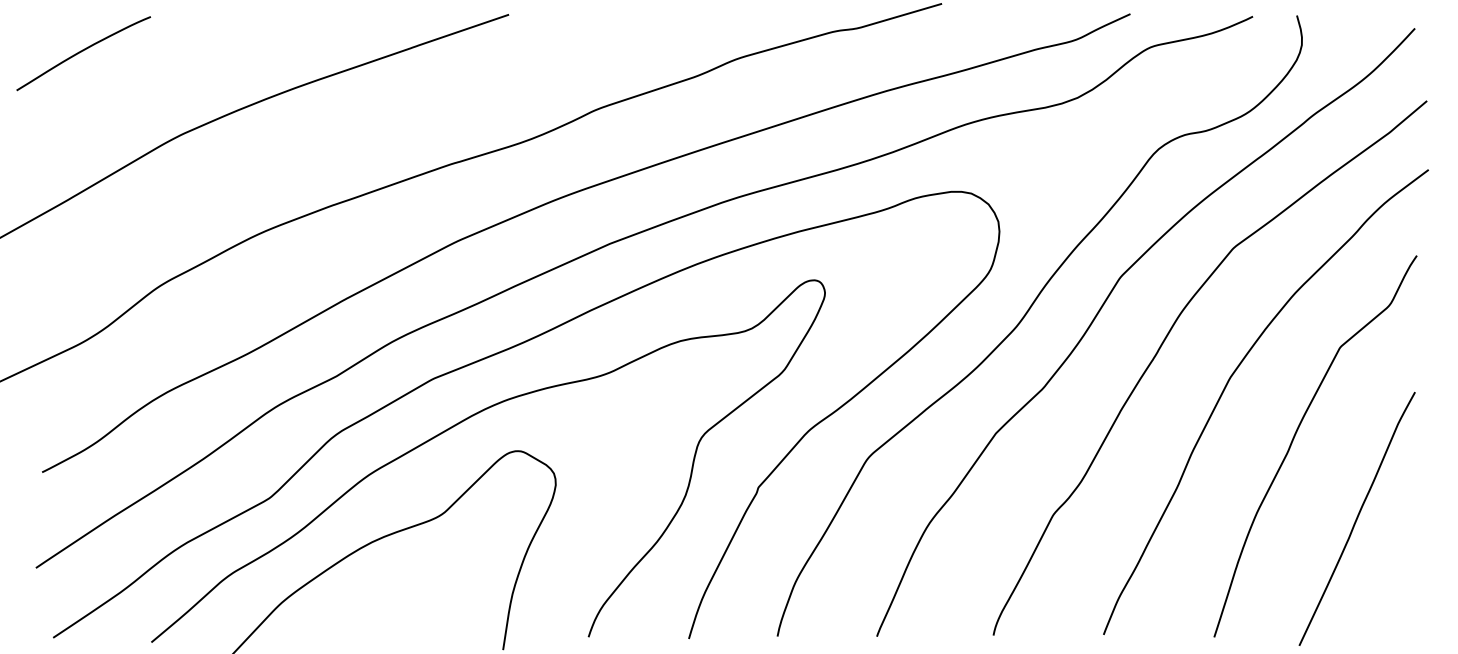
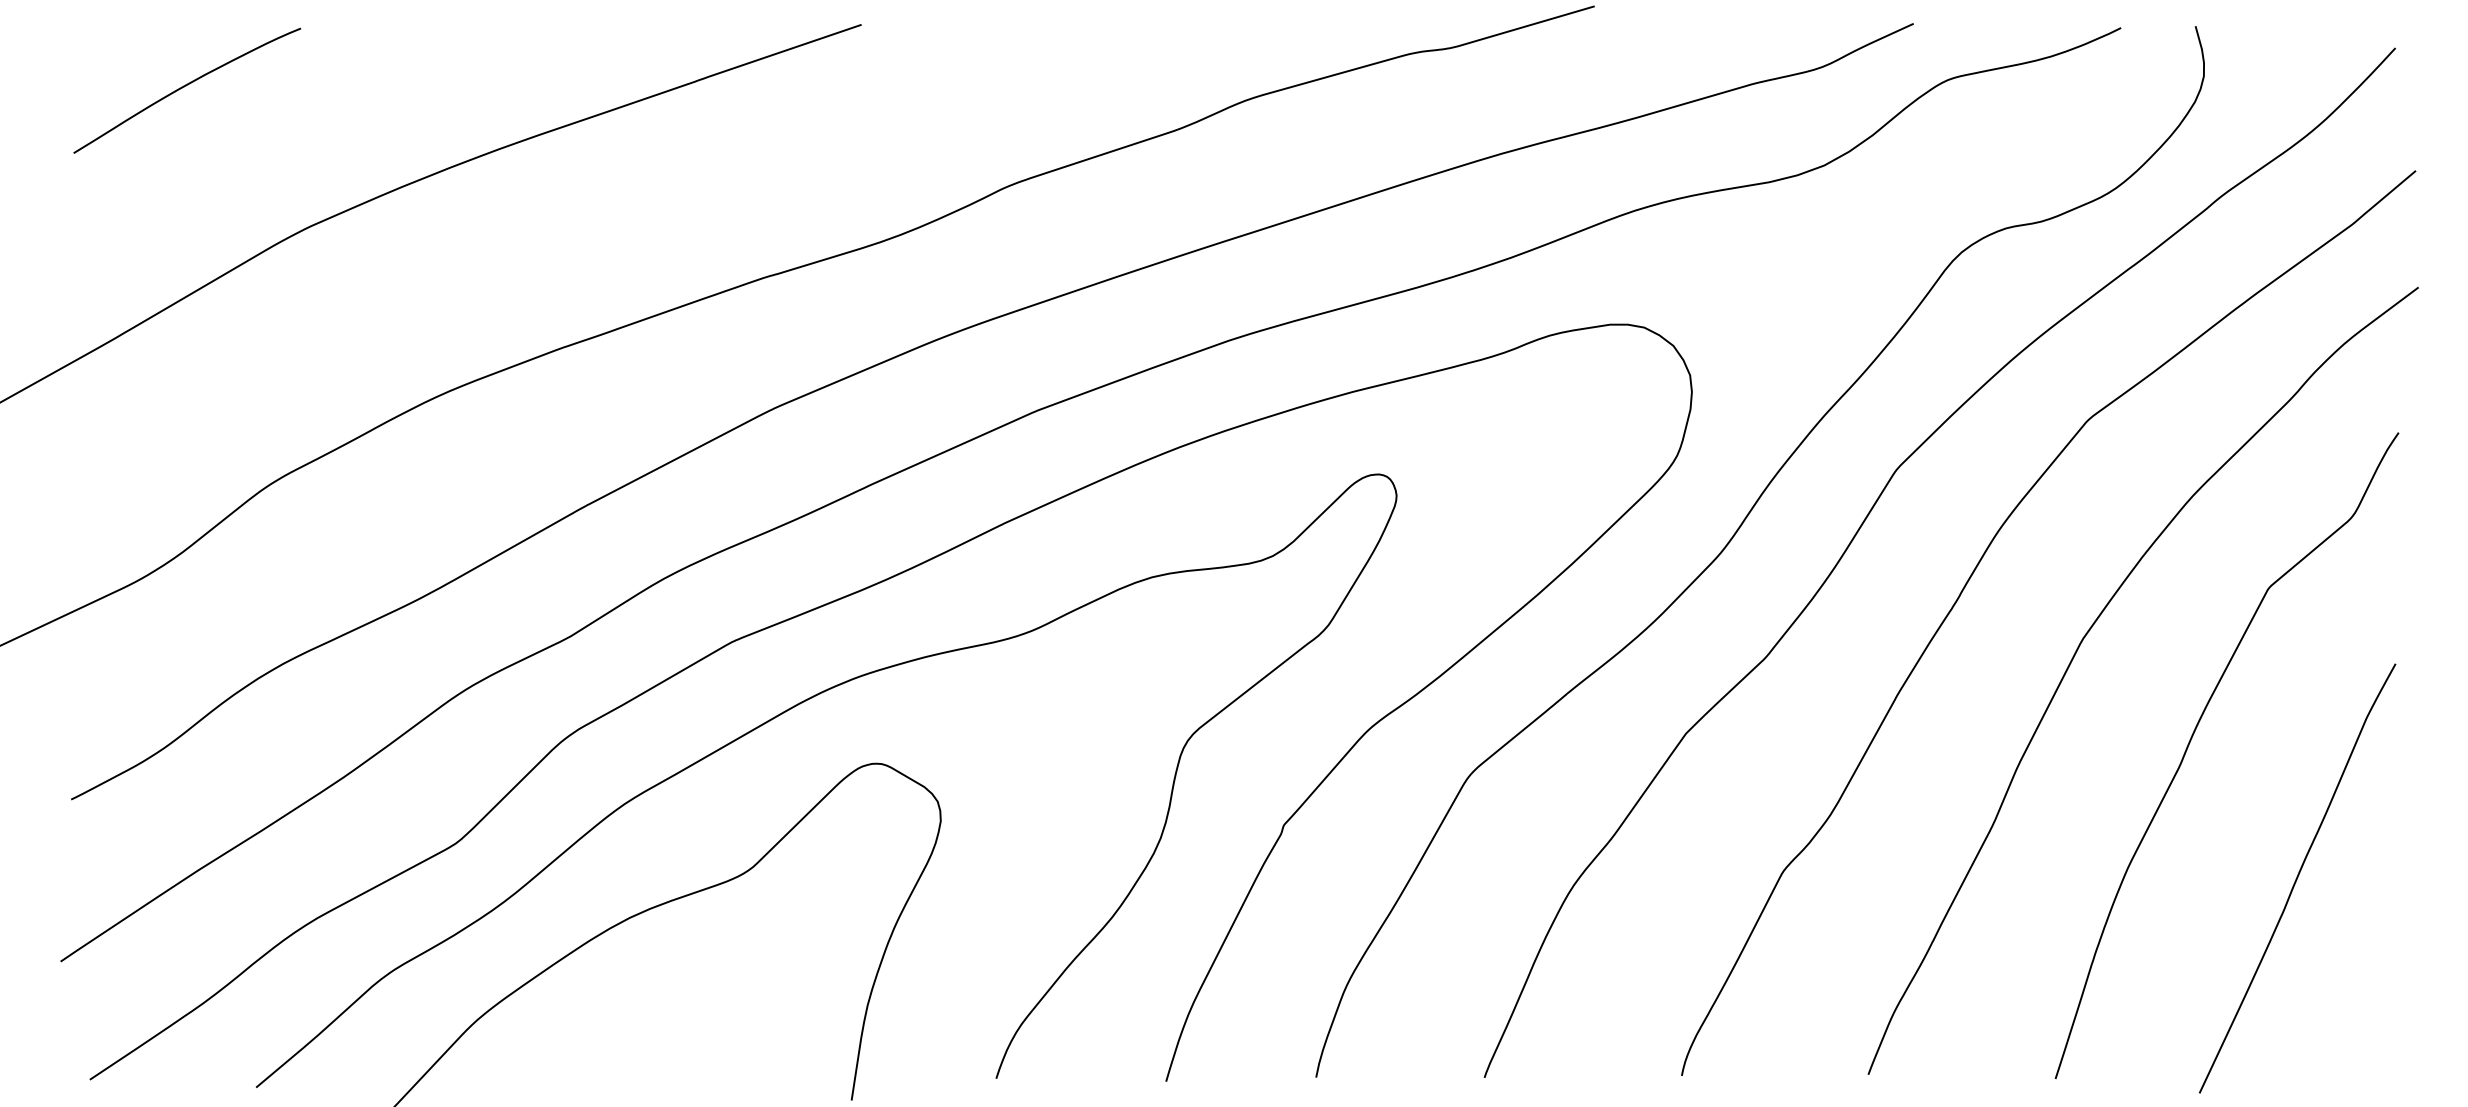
curve: (83, 51) -> (186, 87), moved

